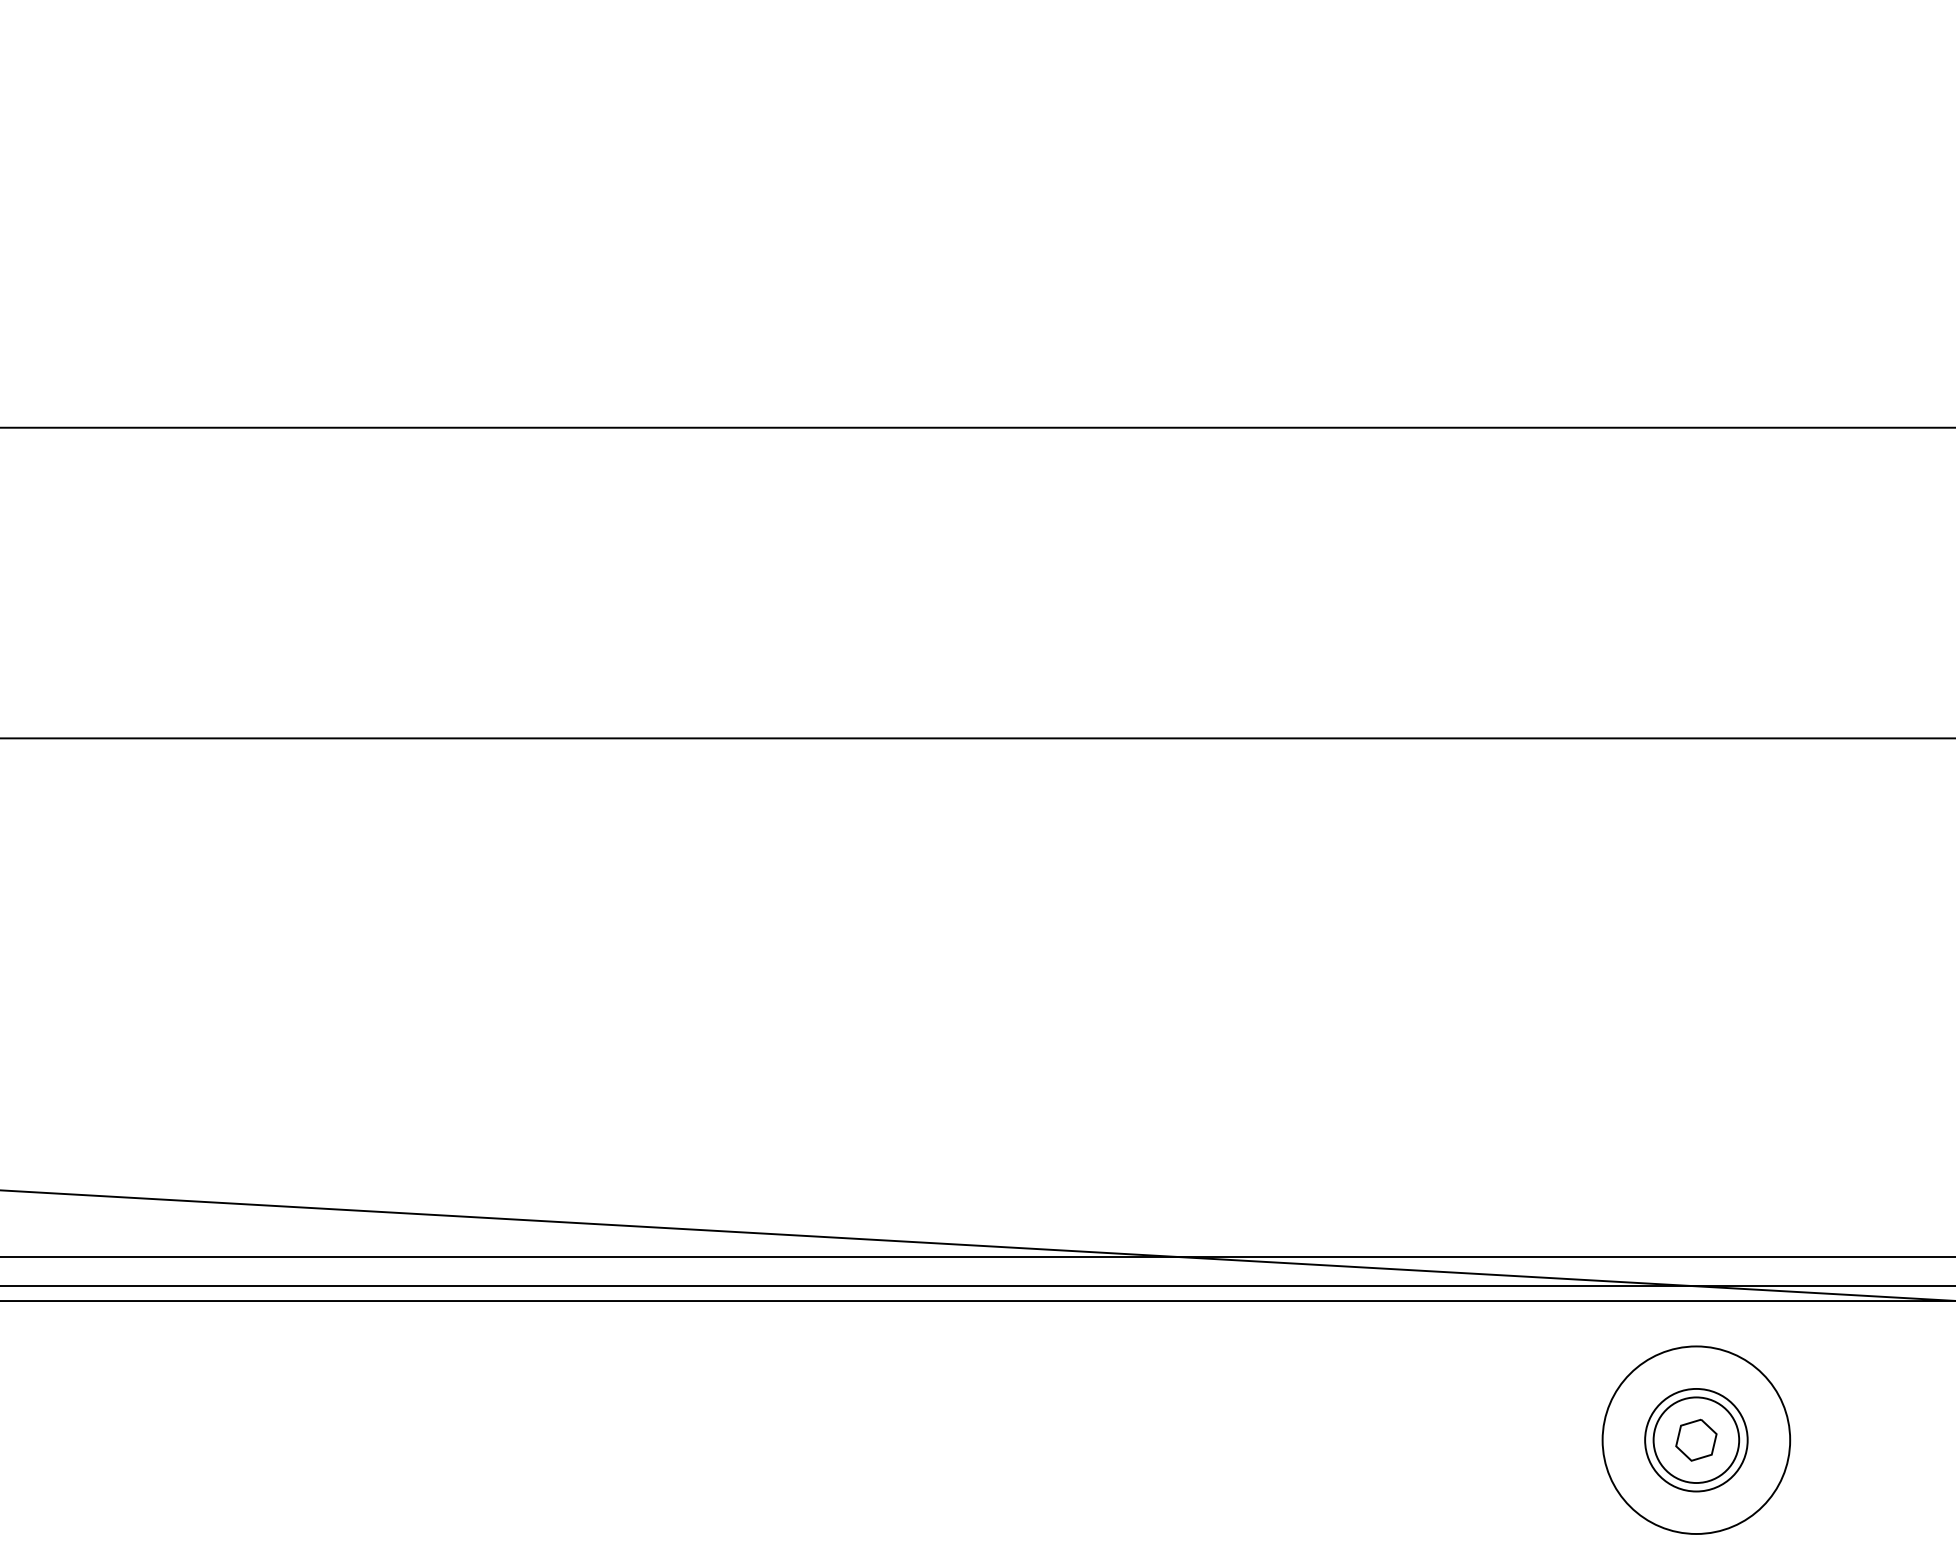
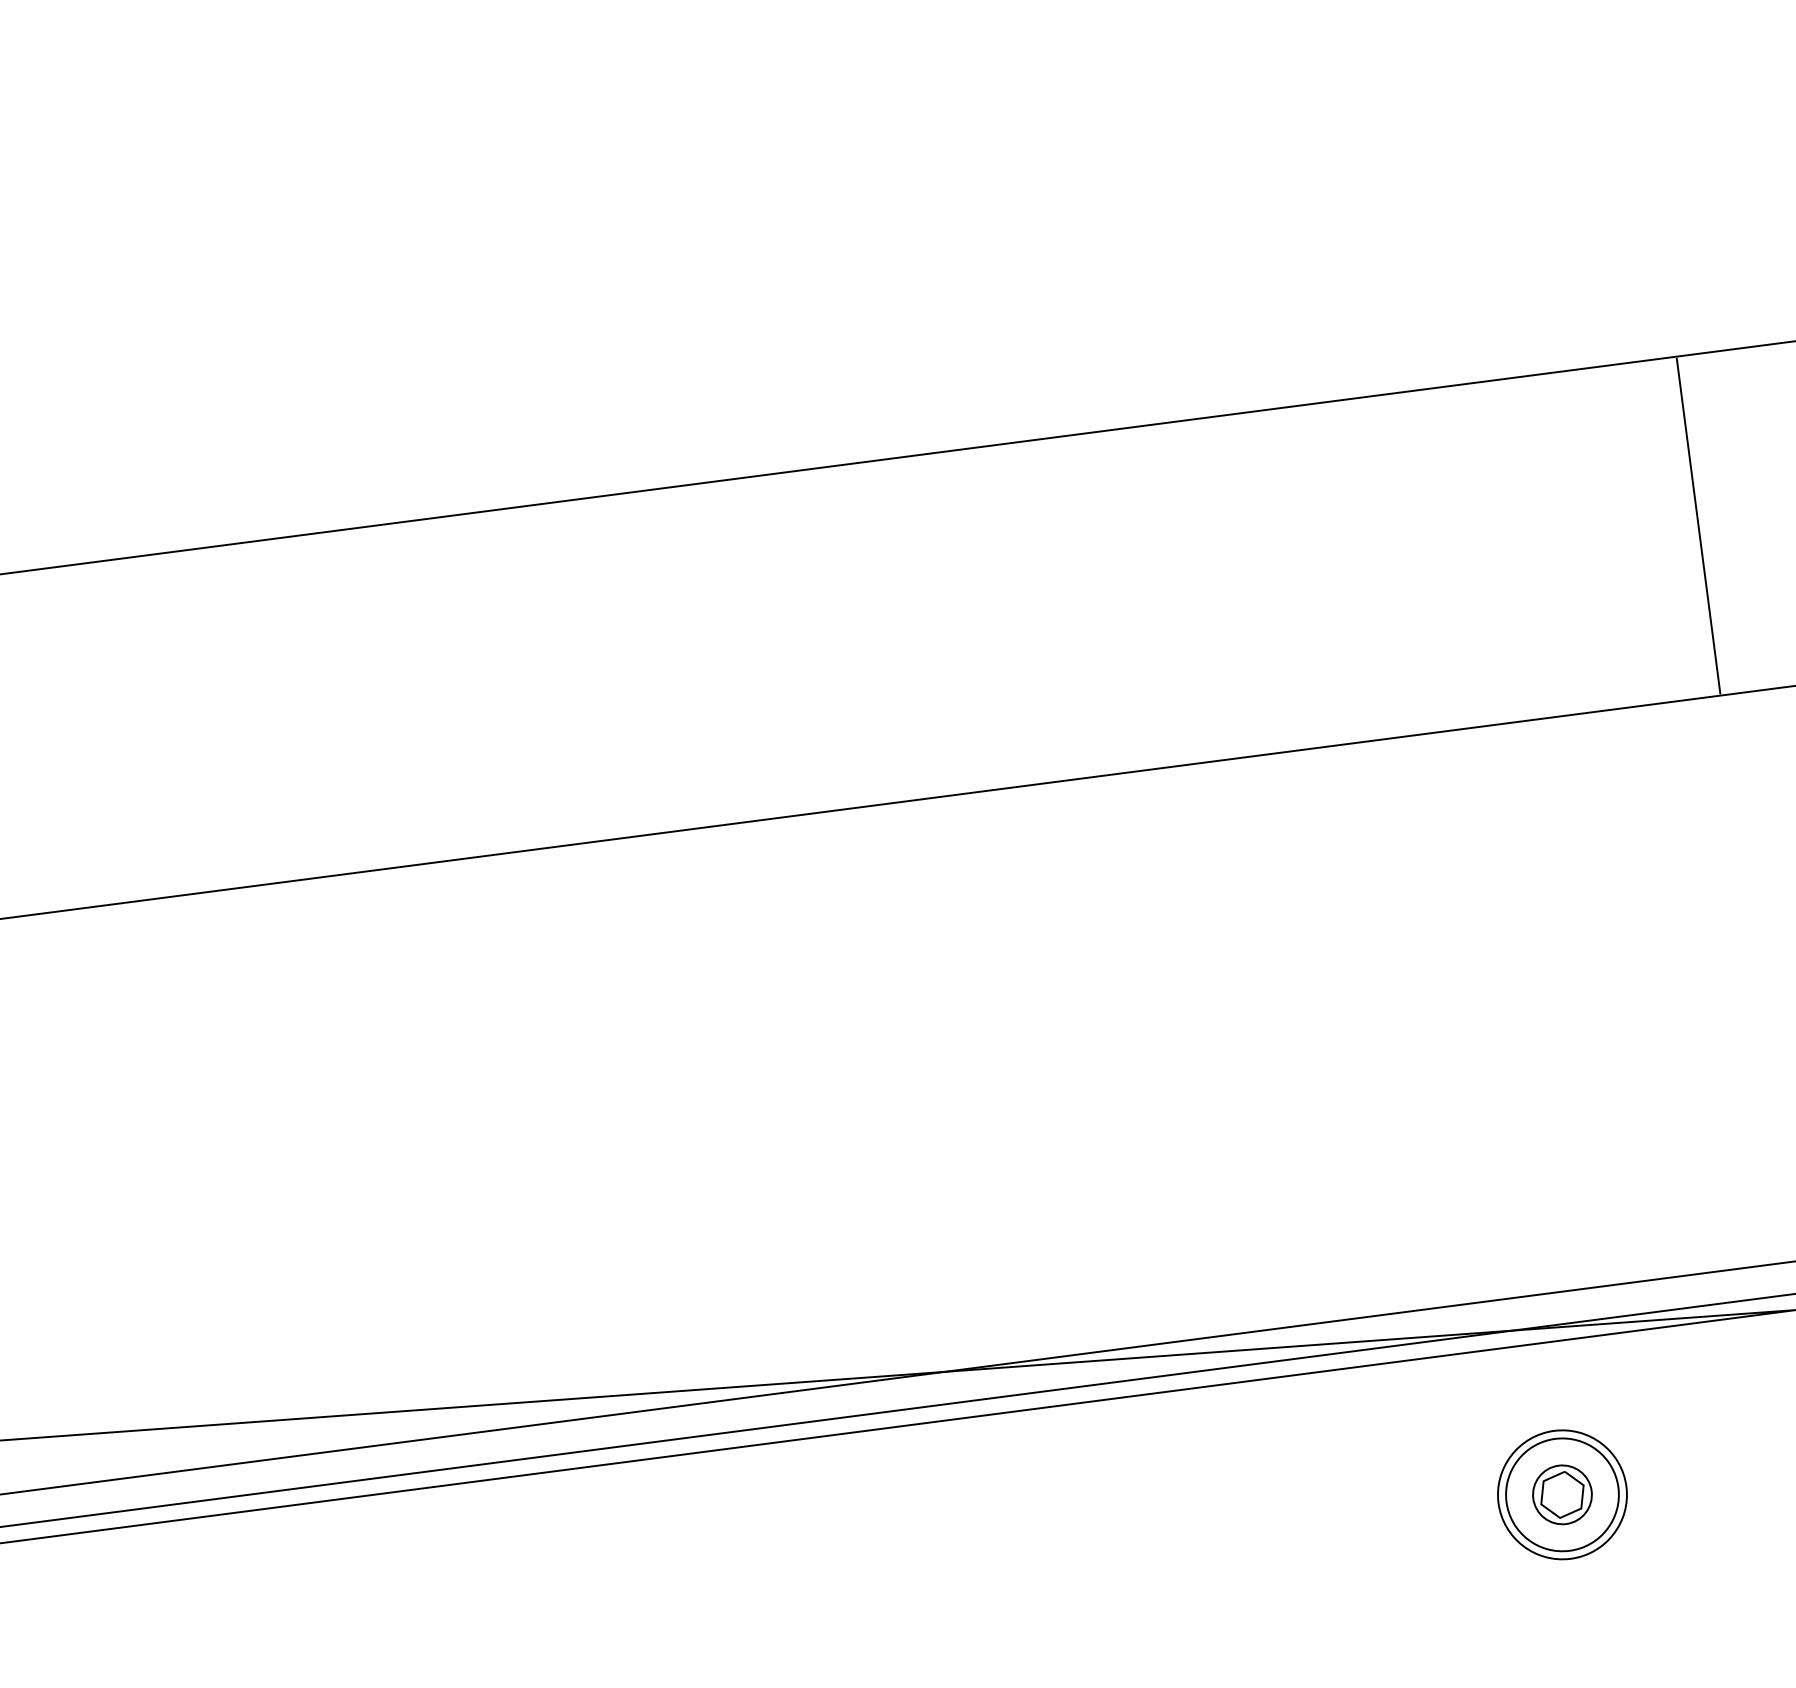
line: (1932, 582) -> (1698, 525), added
circle: (1696, 1439) -> (1562, 1494), size x0.62
circle: (1696, 1439) -> (1562, 1494), size x0.62

